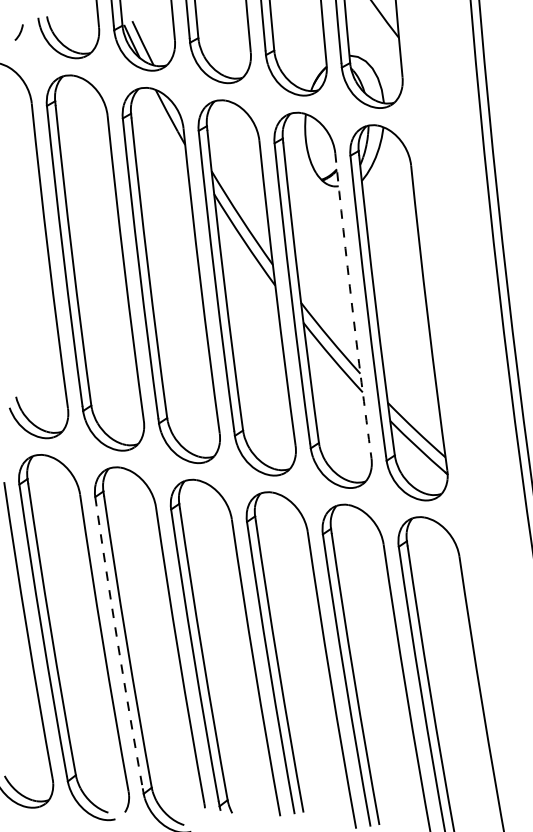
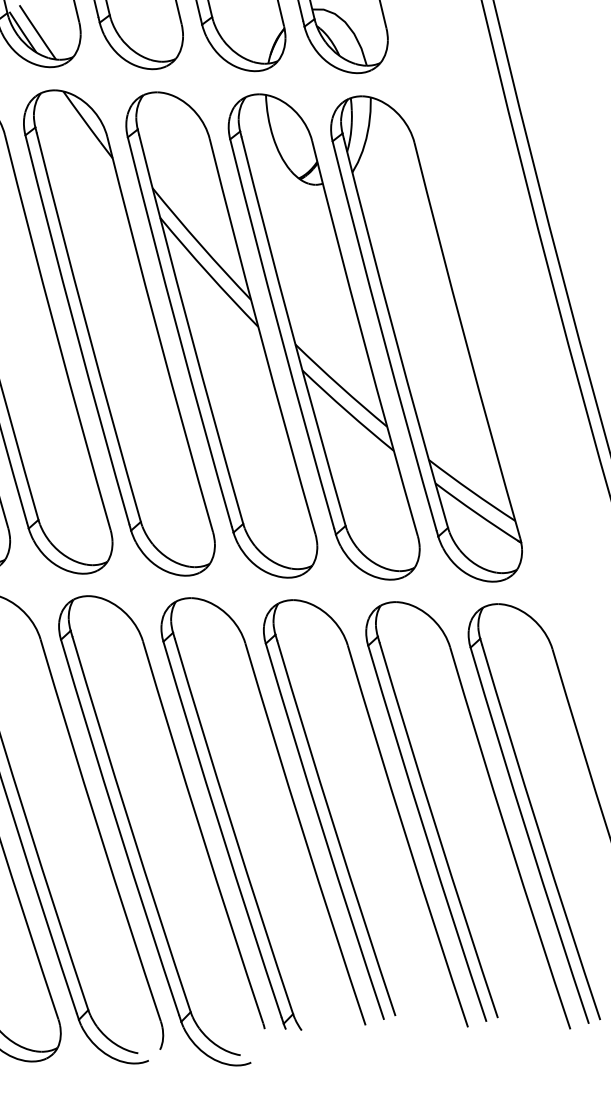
arc: (352, 305) -> (363, 338), dashed -> solid
arc: (117, 643) -> (118, 828), dashed -> solid

